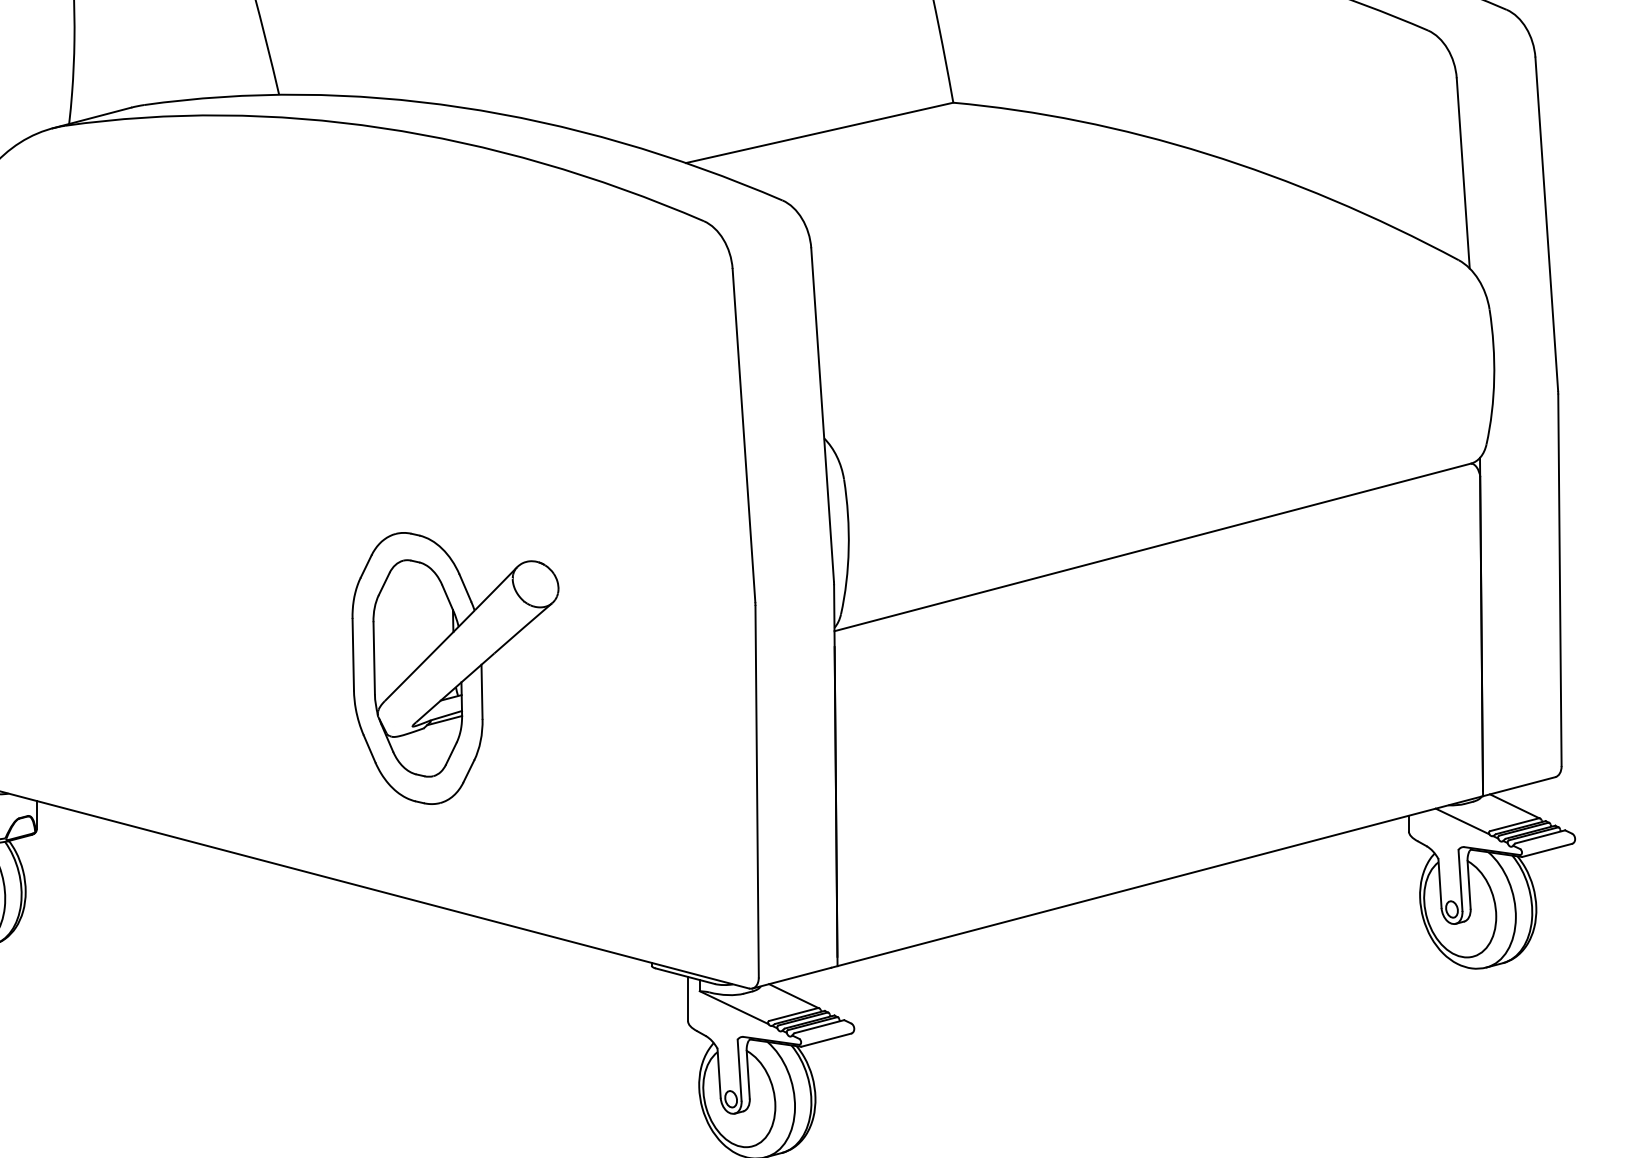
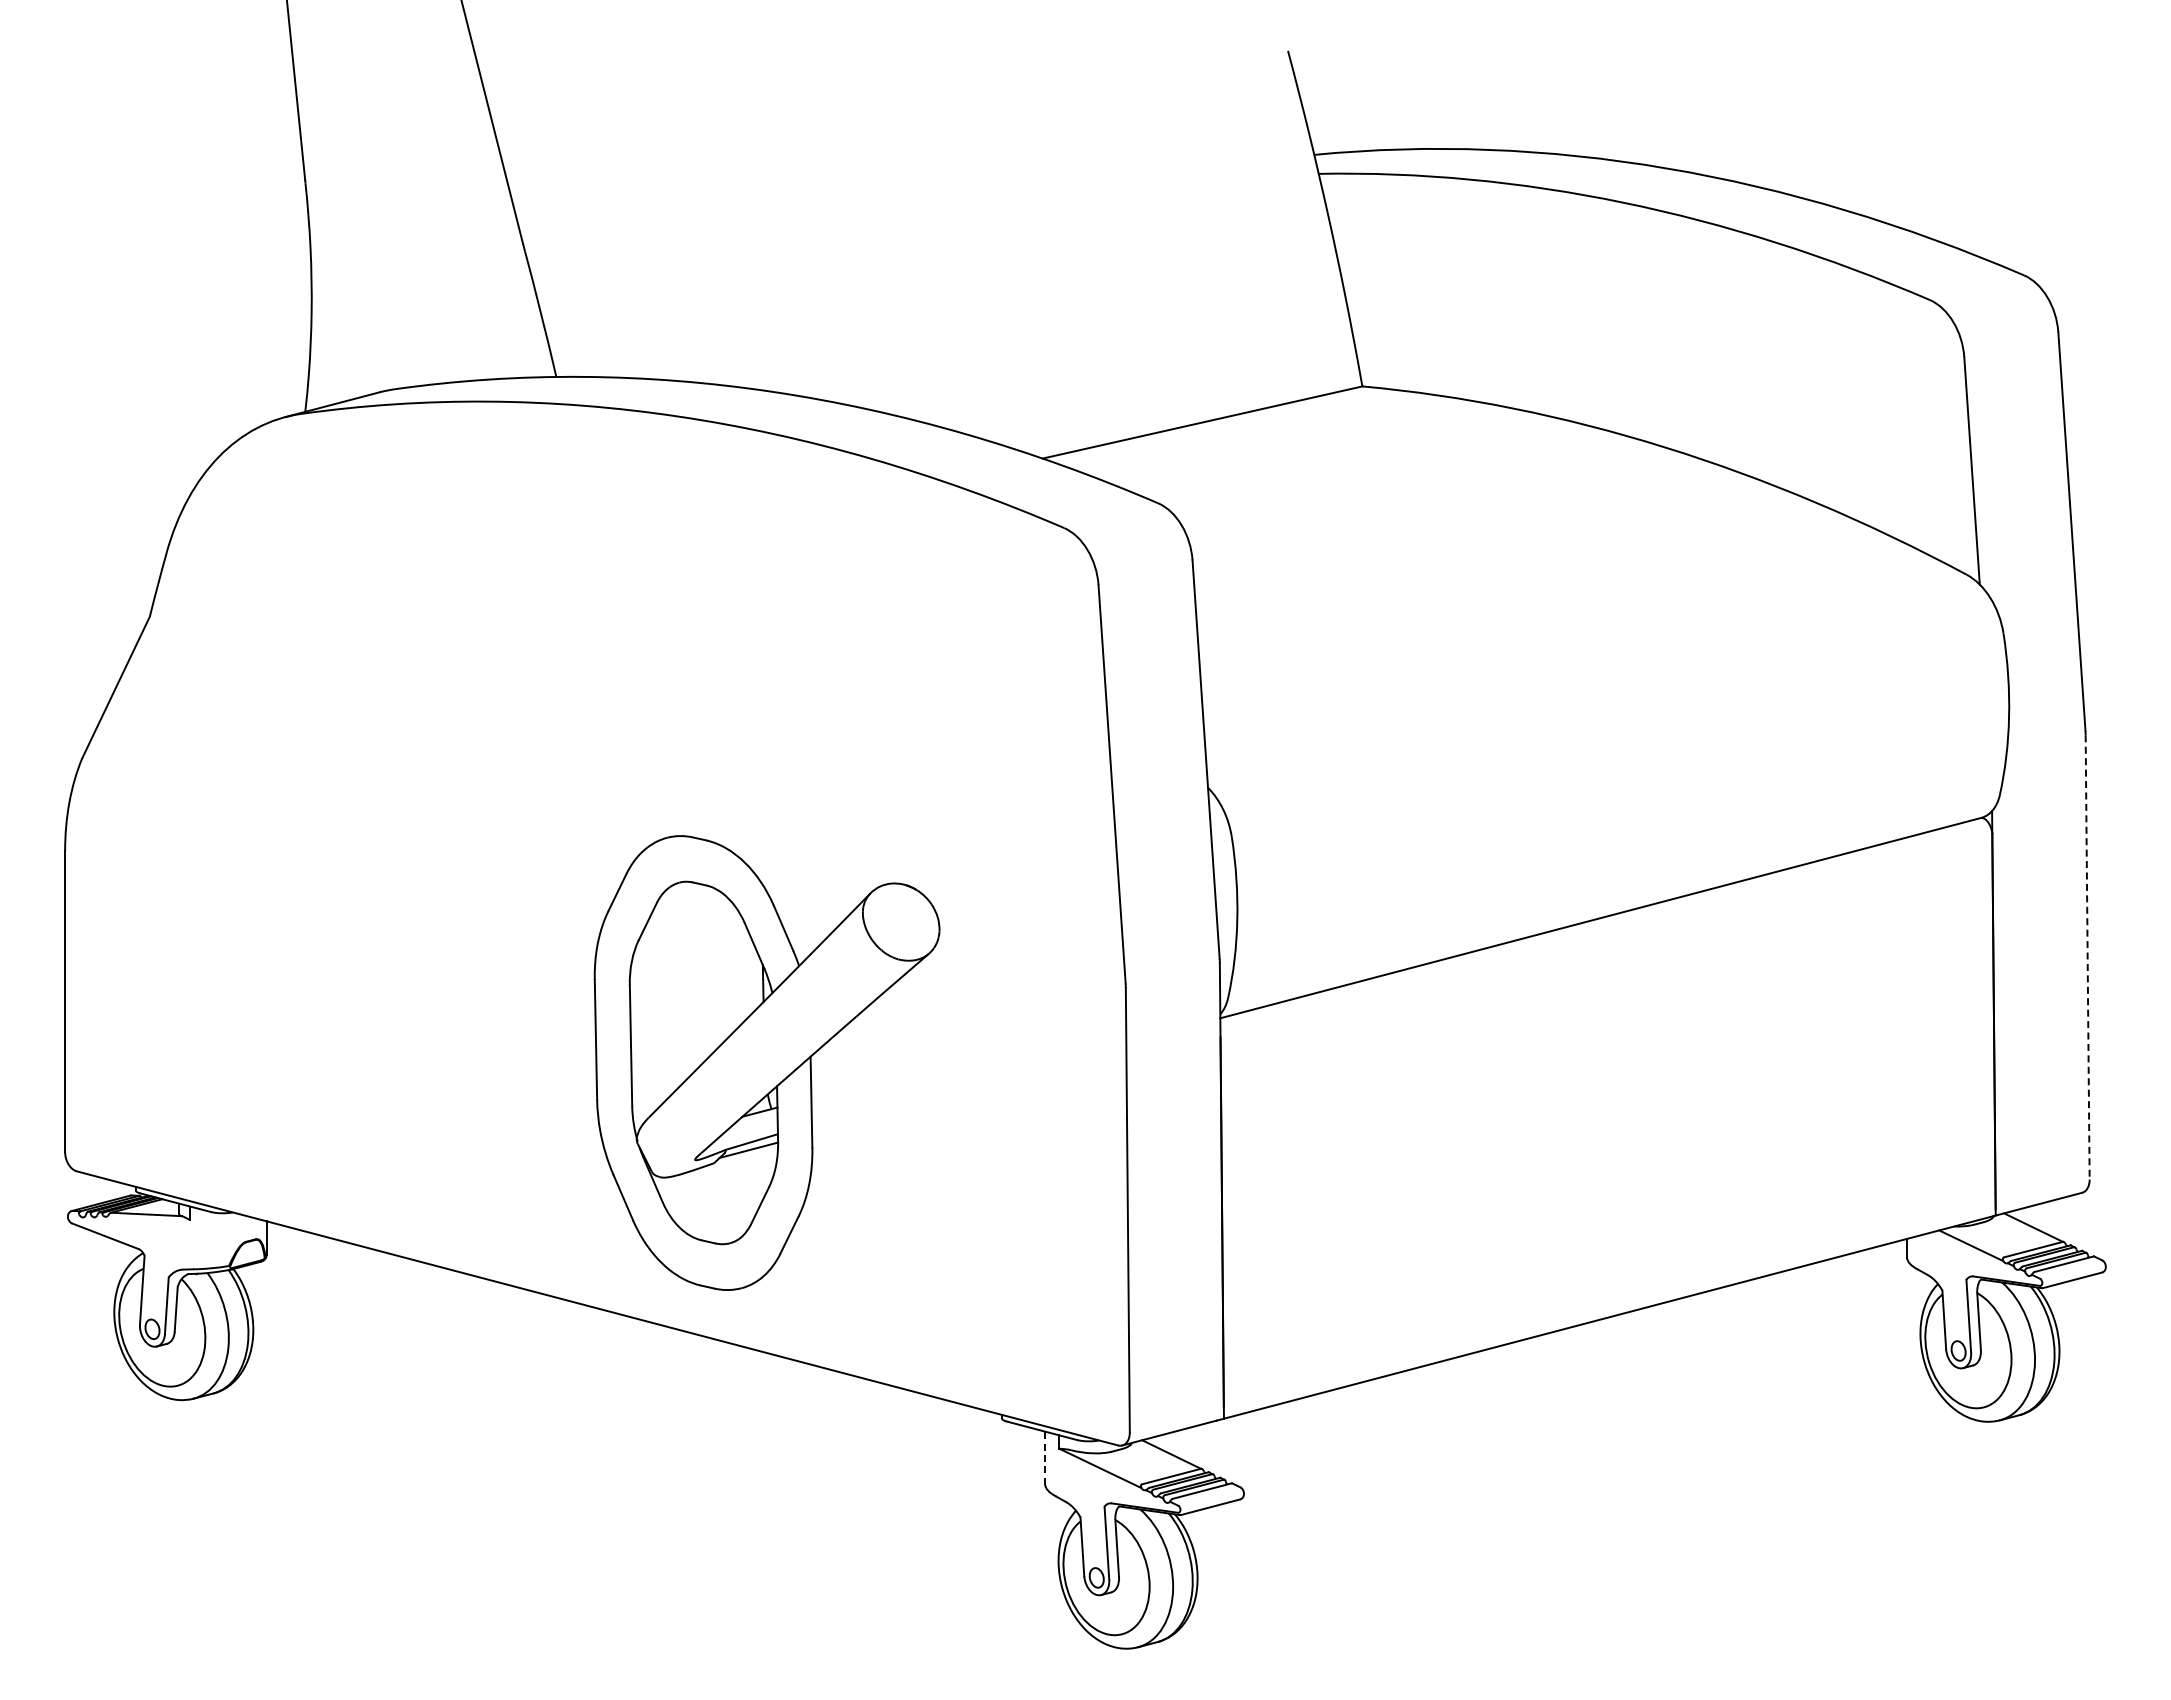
line: (1559, 580) -> (2087, 957), solid -> dashed
part: (455, 668) -> (767, 1062), size x1.4
line: (688, 999) -> (1045, 1458), solid -> dashed

